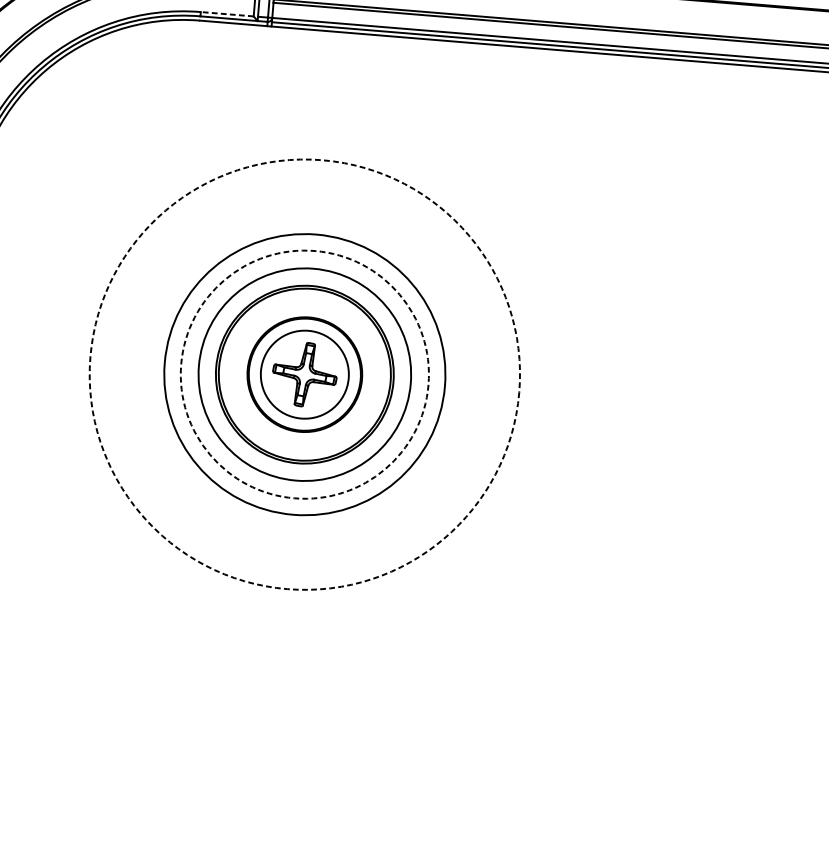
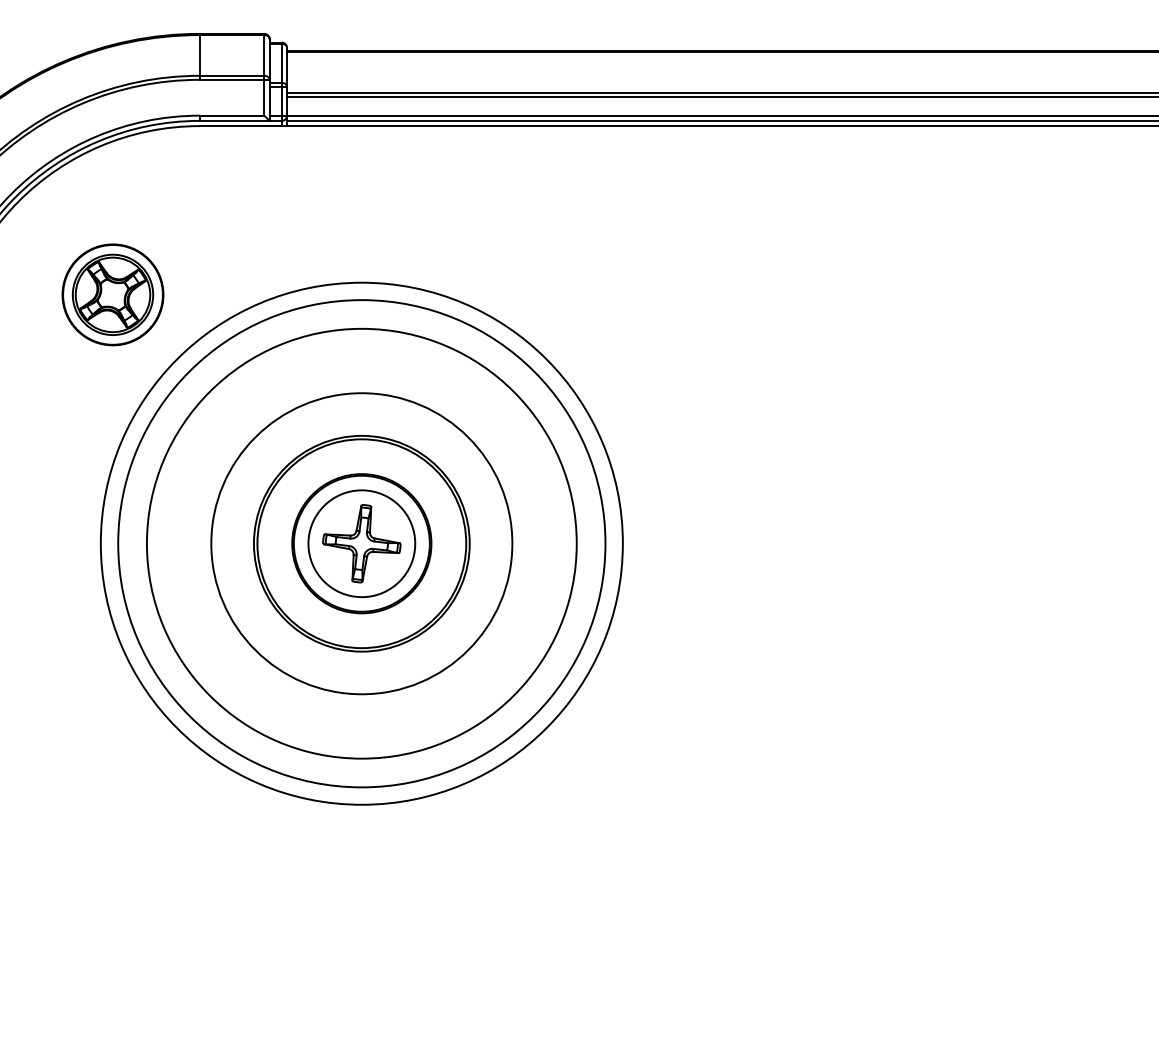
line: (226, 14) -> (231, 115), dashed -> solid
part: (116, 153) -> (112, 294), added
circle: (304, 374) -> (361, 543), dashed -> solid
circle: (304, 374) -> (361, 543), dashed -> solid
circle: (304, 374) -> (361, 543), size x1.43
circle: (304, 374) -> (361, 543), size x1.67

